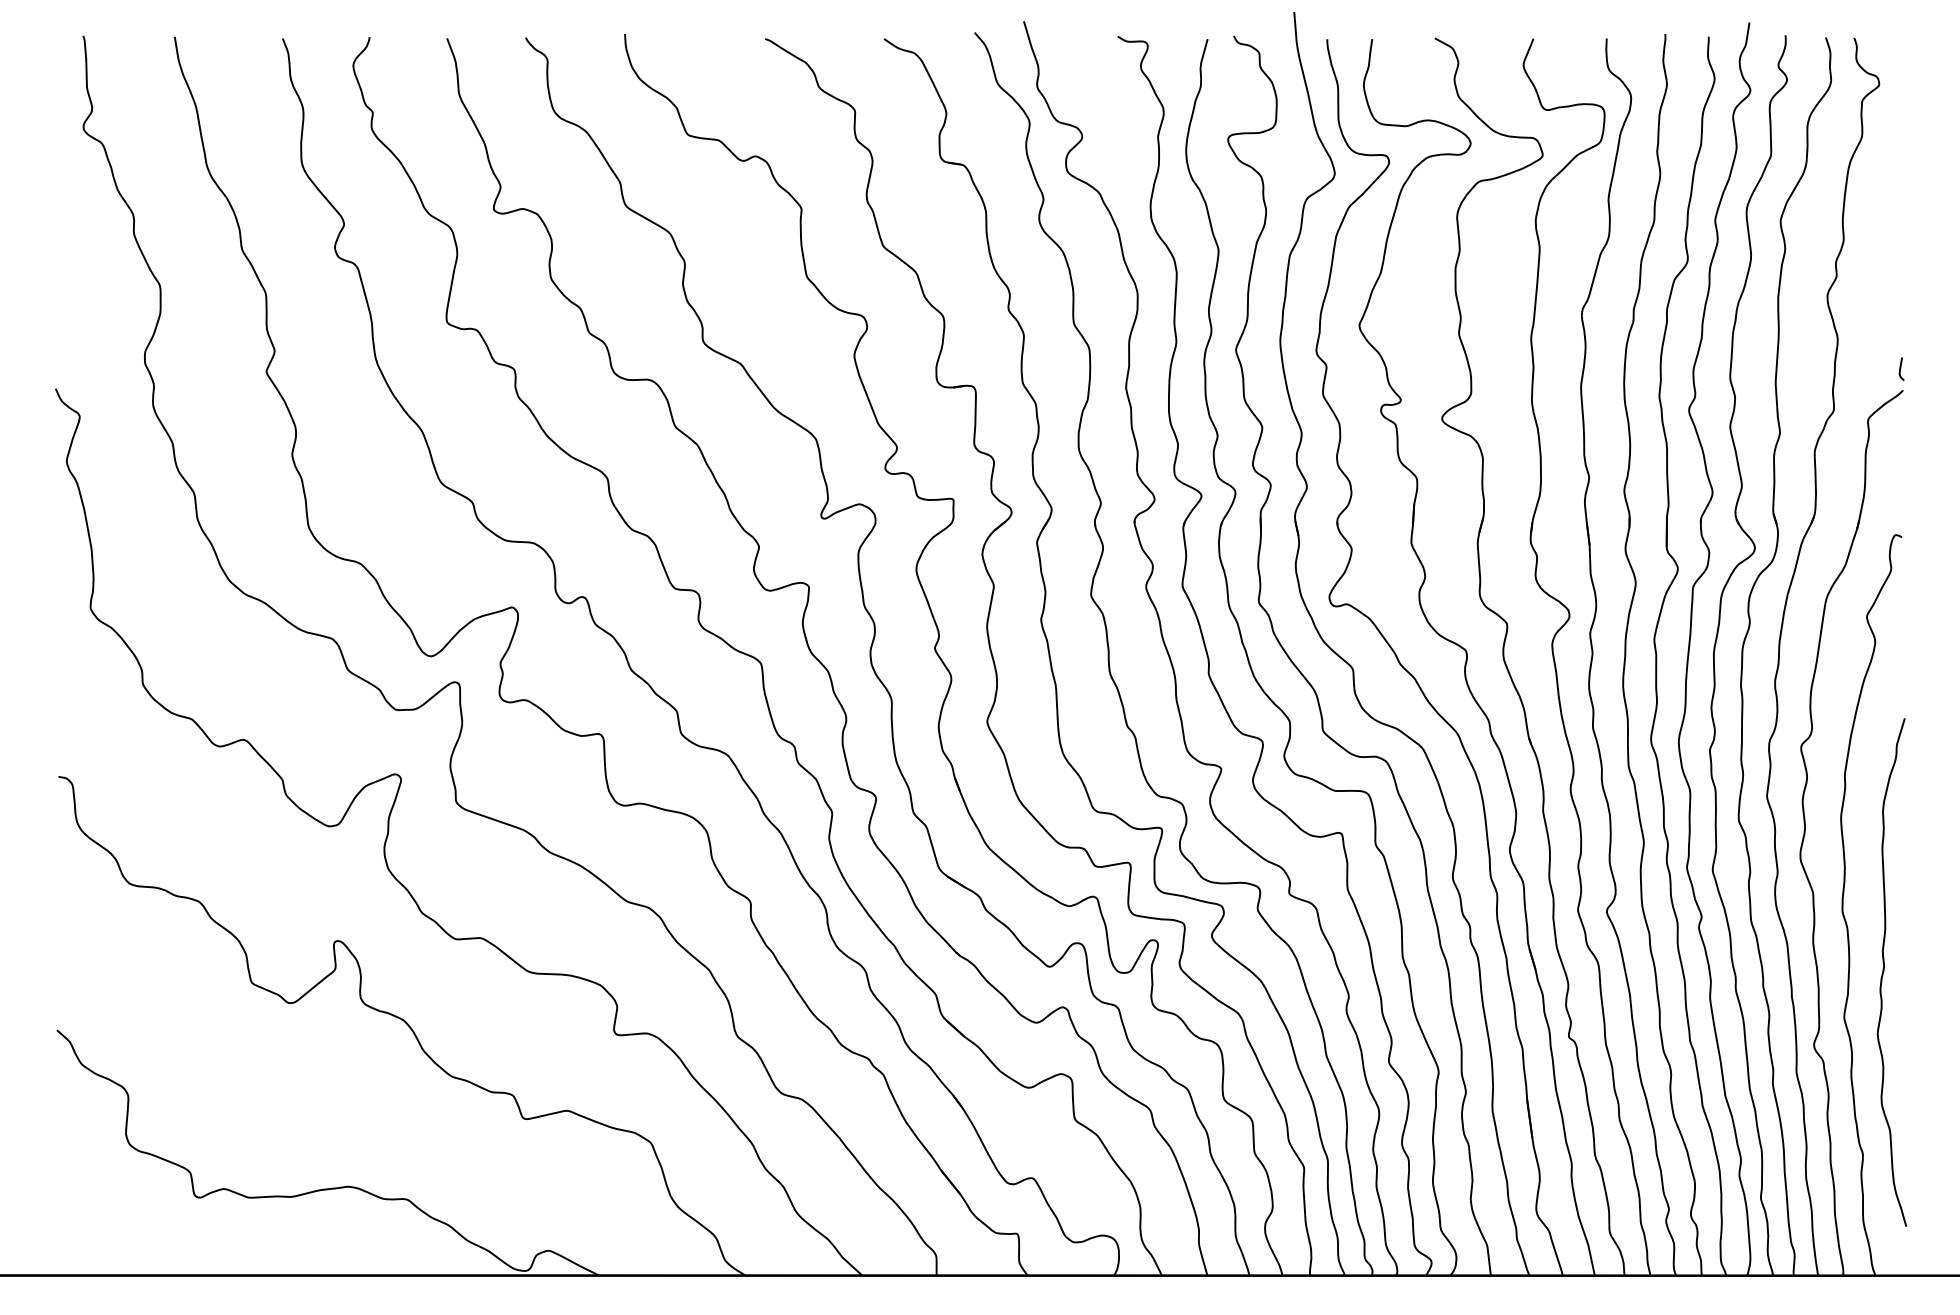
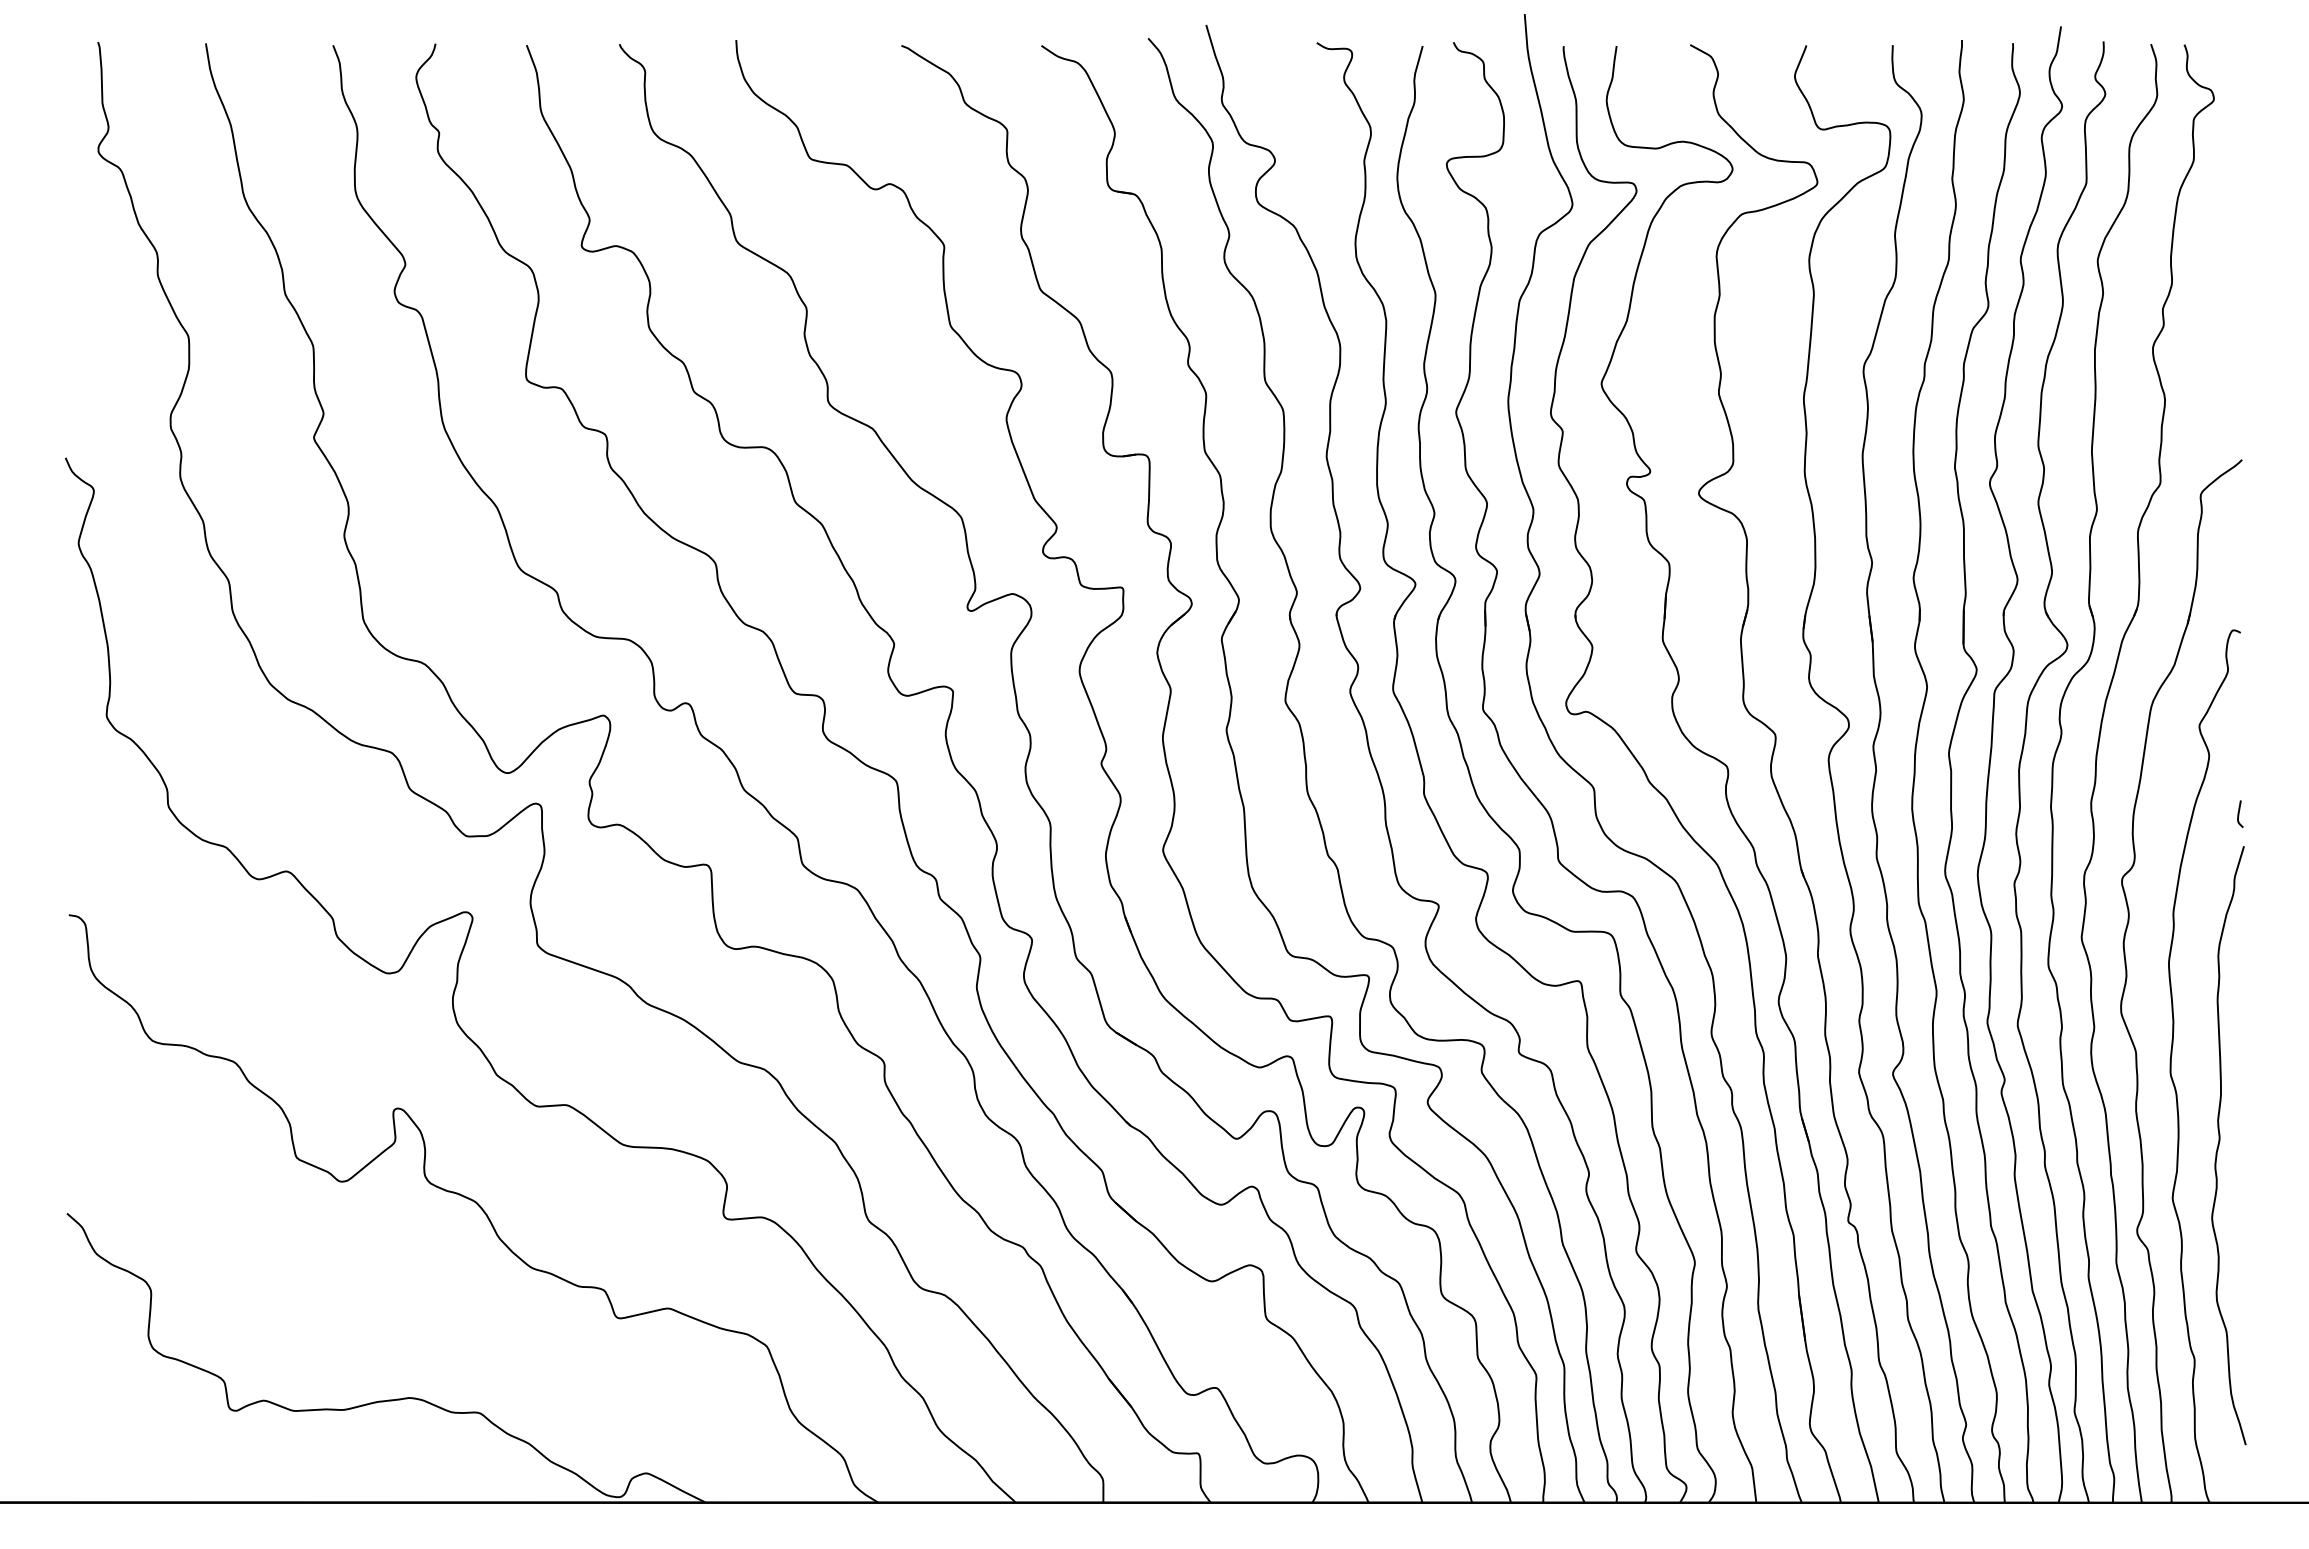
curve: (1901, 368) -> (2240, 813), moved

